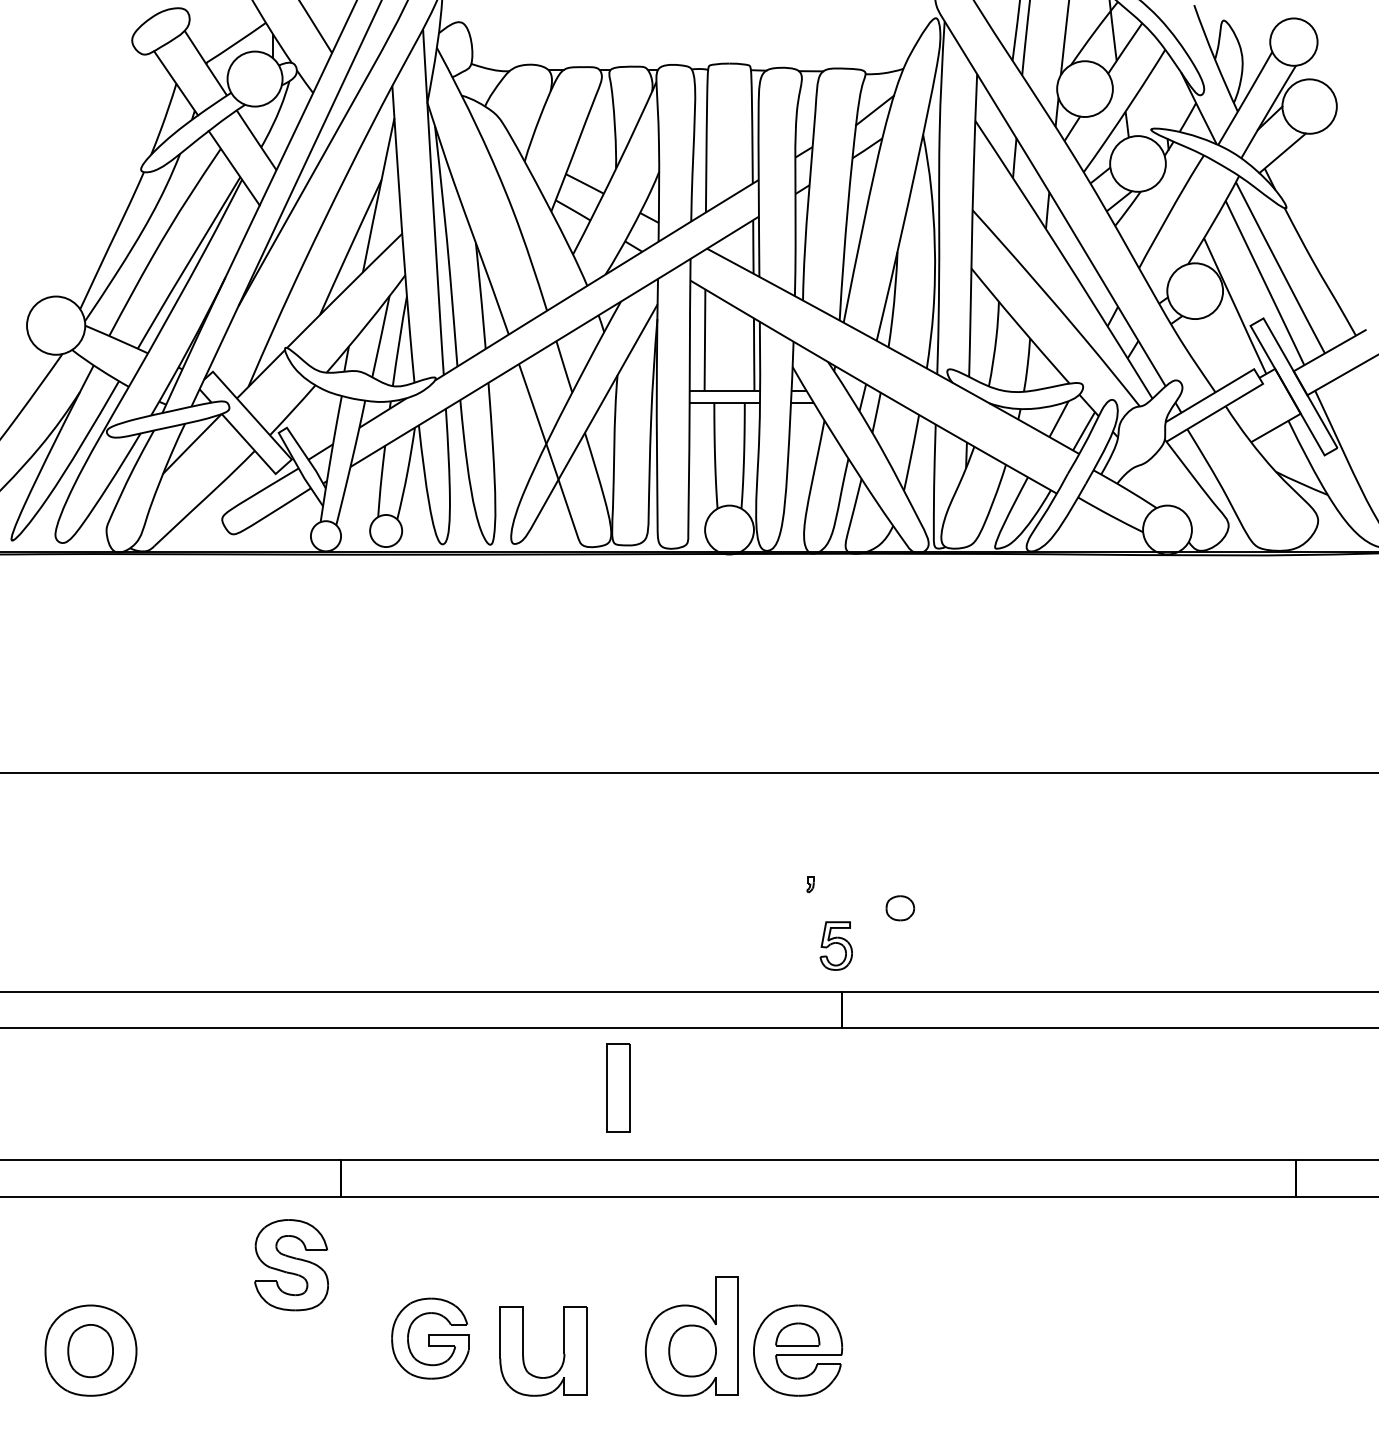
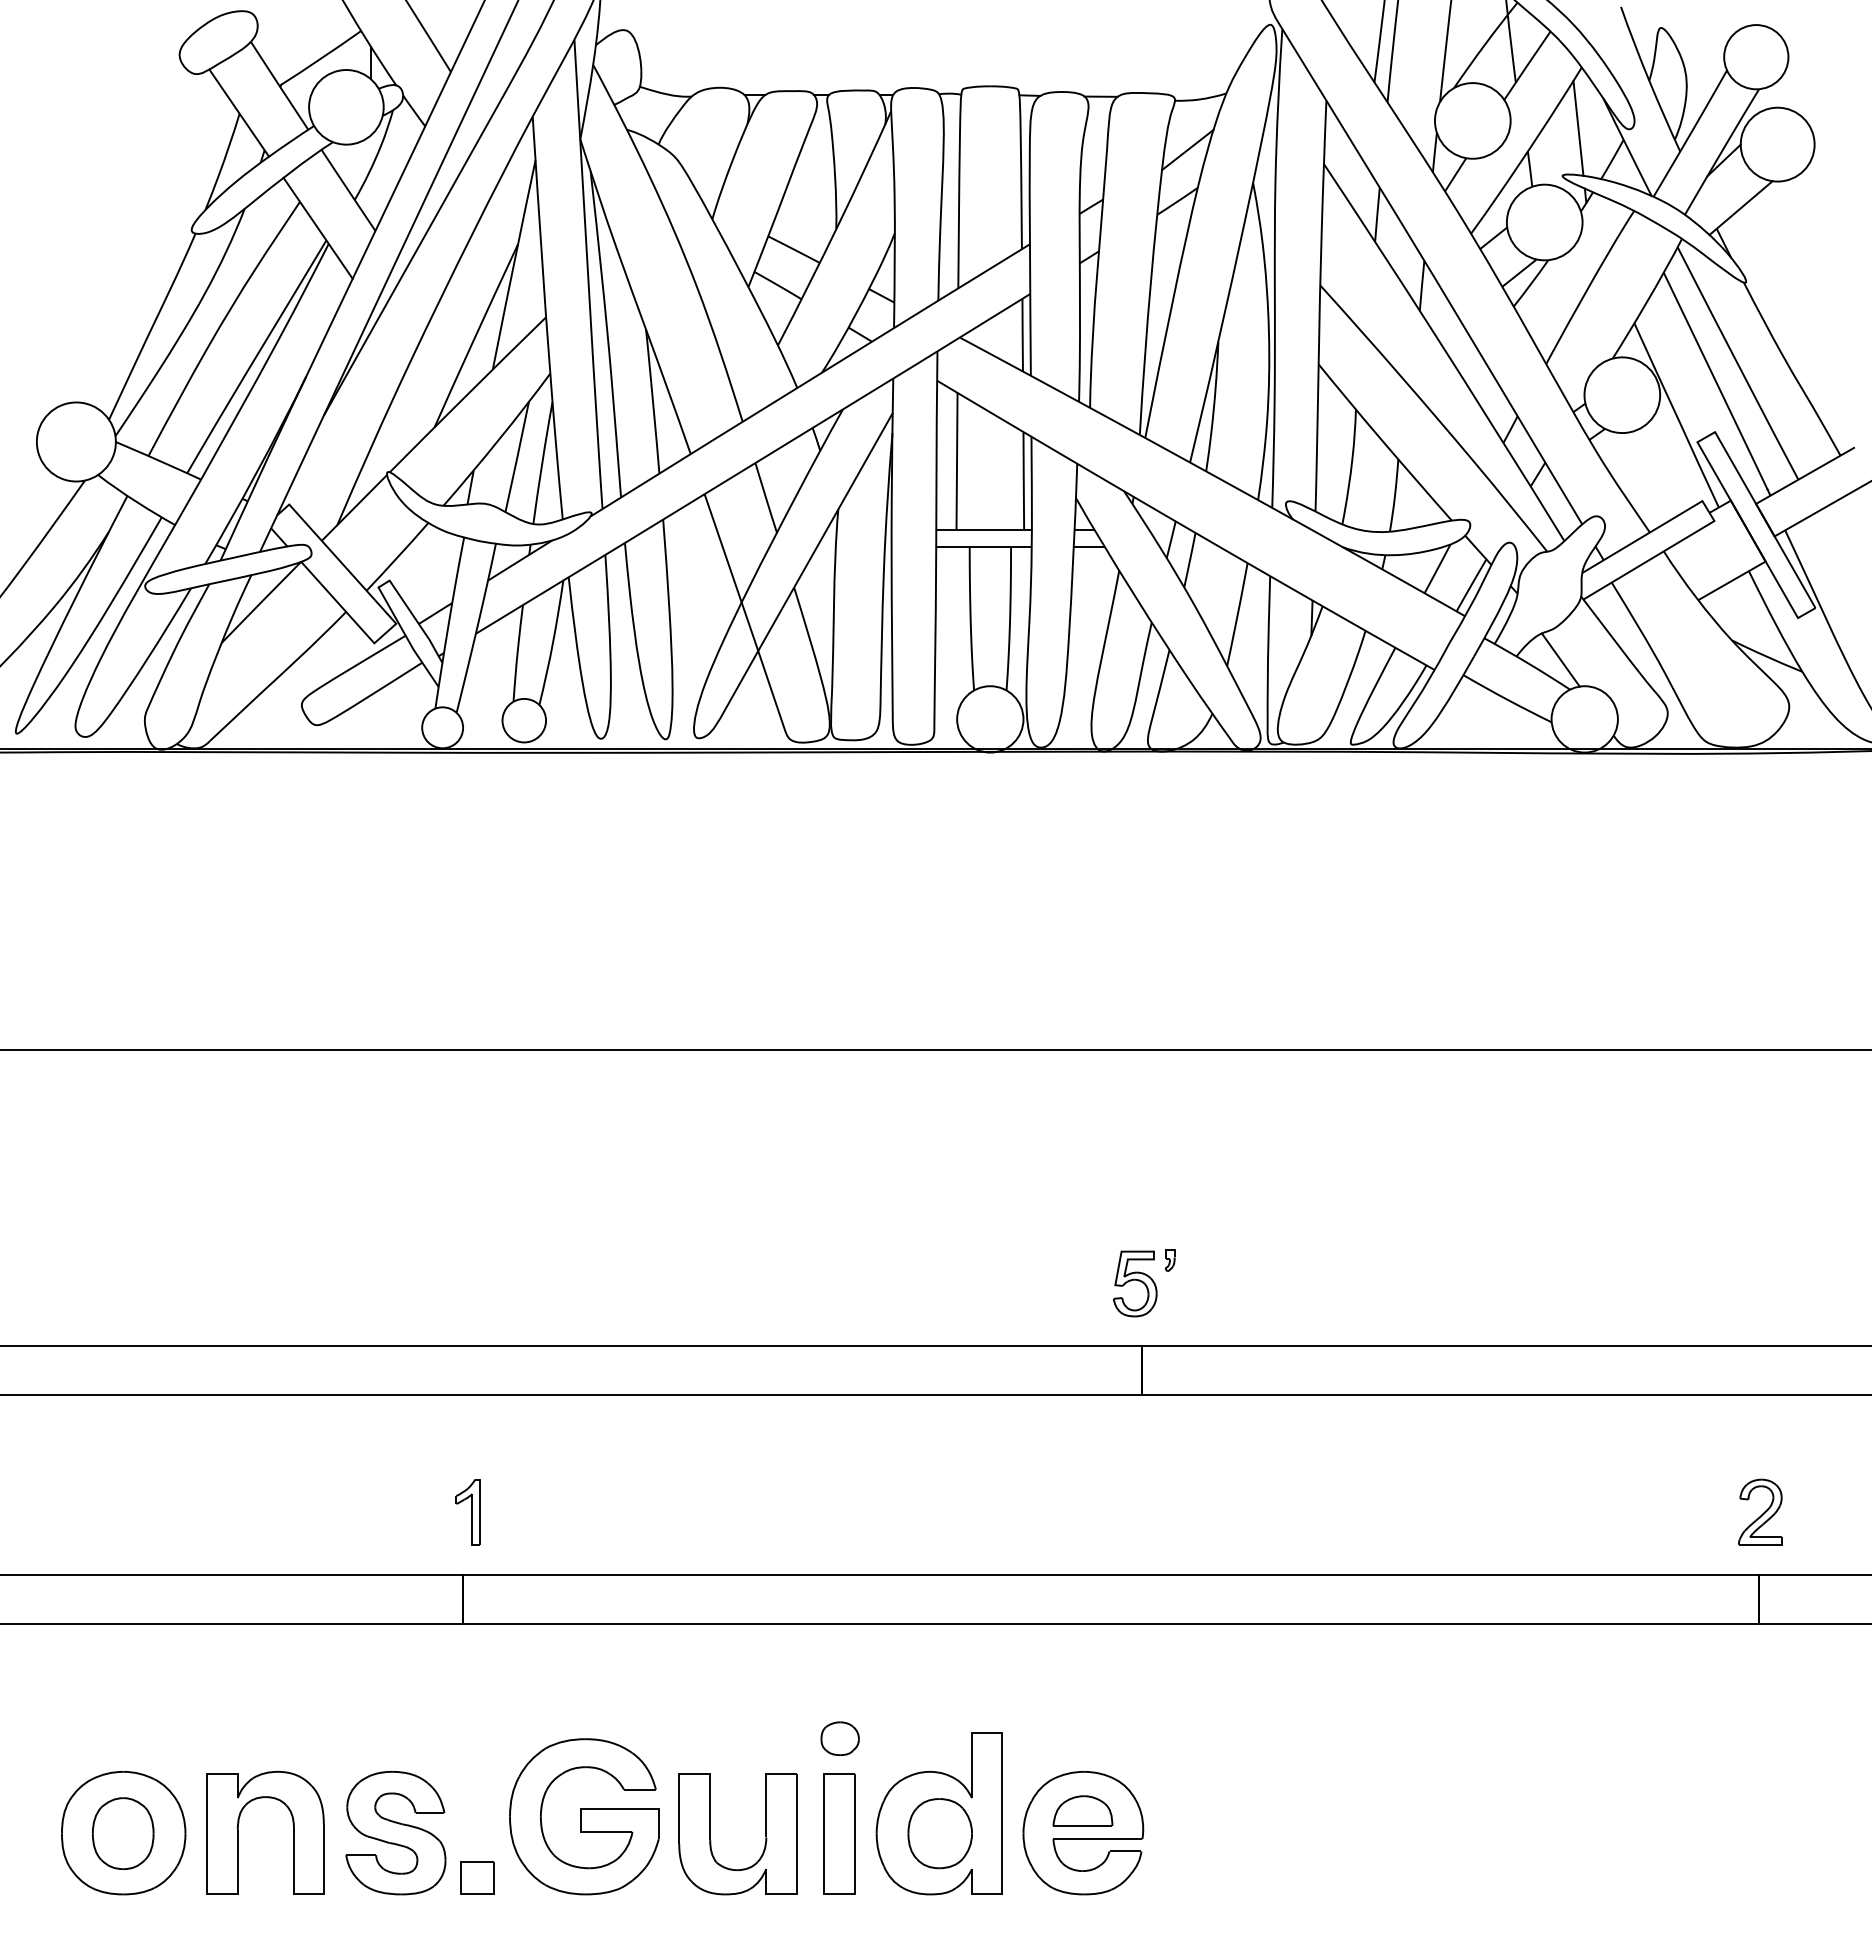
line: (1162, 94) -> (1578, 128), added
line: (1149, 485) -> (1560, 659), added
part: (810, 884) -> (1170, 1260), moved
part: (899, 908) -> (839, 1738), moved
part: (618, 1087) -> (839, 1833), moved
part: (1296, 1113) -> (1760, 1511), added
part: (344, 1114) -> (467, 1512), added
part: (291, 1265) -> (395, 1833), moved
part: (430, 1338) -> (584, 1816), size x1.43
part: (175, 1350) -> (238, 1832), added
part: (351, 1383) -> (477, 1877), added

